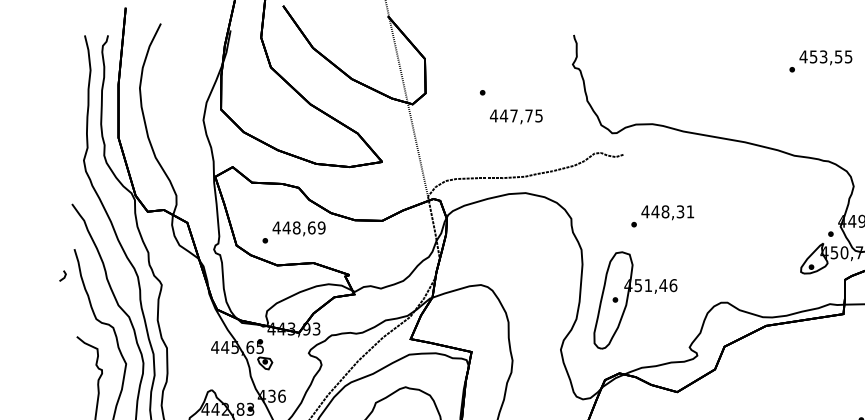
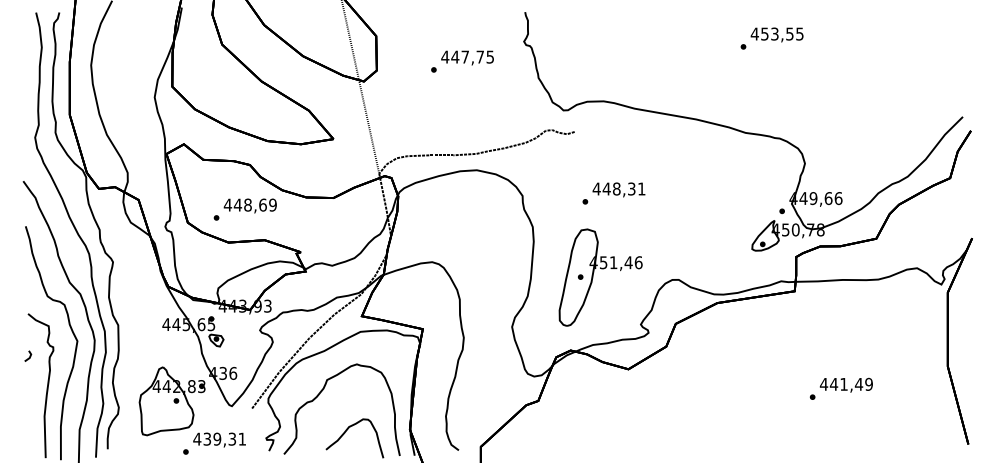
text: (516, 116) -> (467, 57), moved
line: (64, 275) -> (29, 355), moved
part: (628, 300) -> (593, 277), moved

